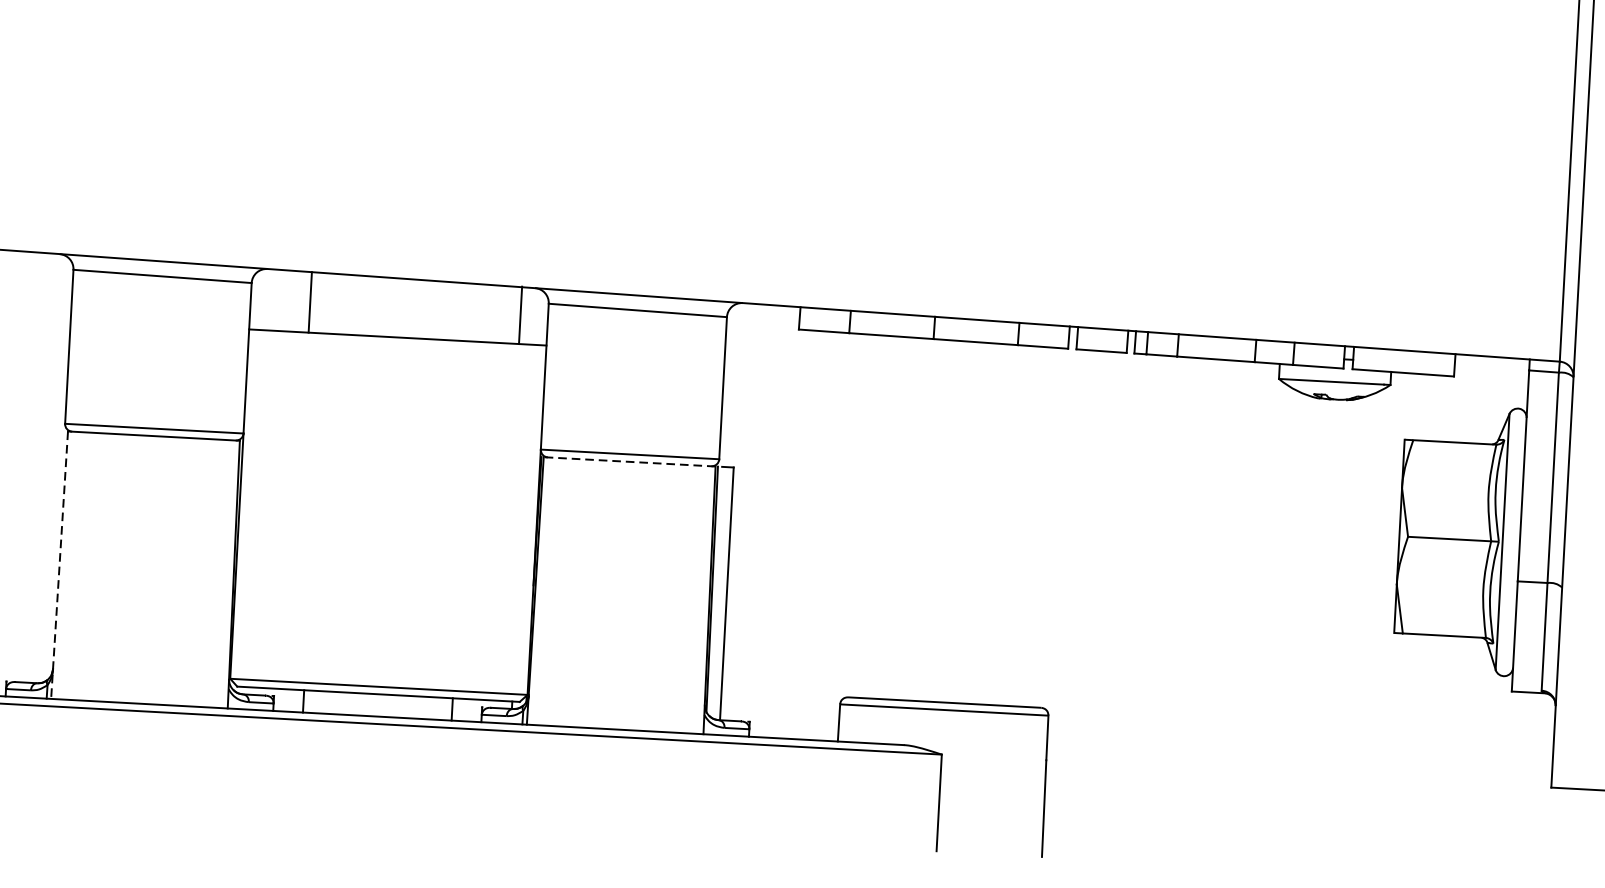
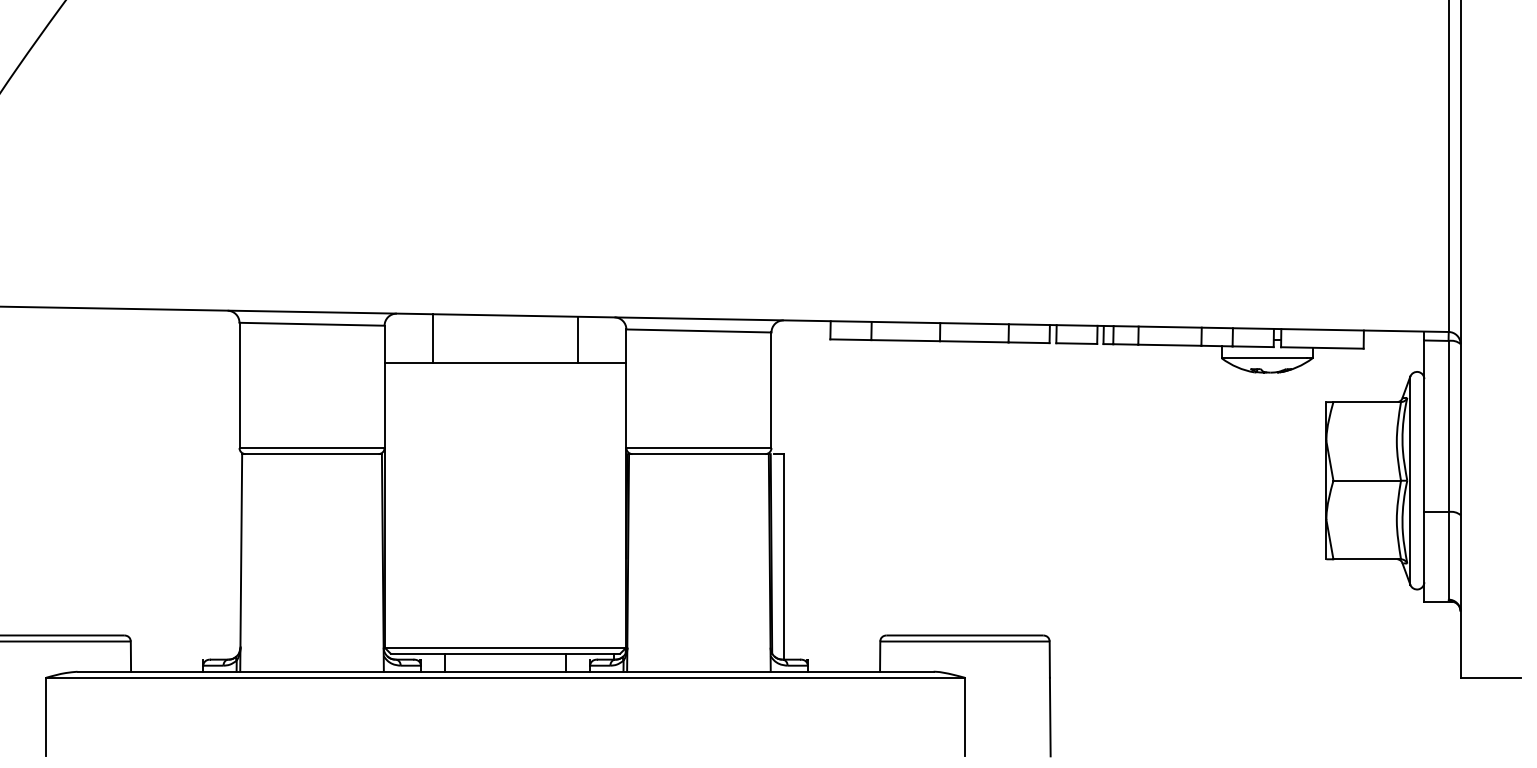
line: (521, 314) -> (578, 339), moved
line: (629, 462) -> (698, 454), dashed -> solid
line: (59, 564) -> (241, 562), dashed -> solid

